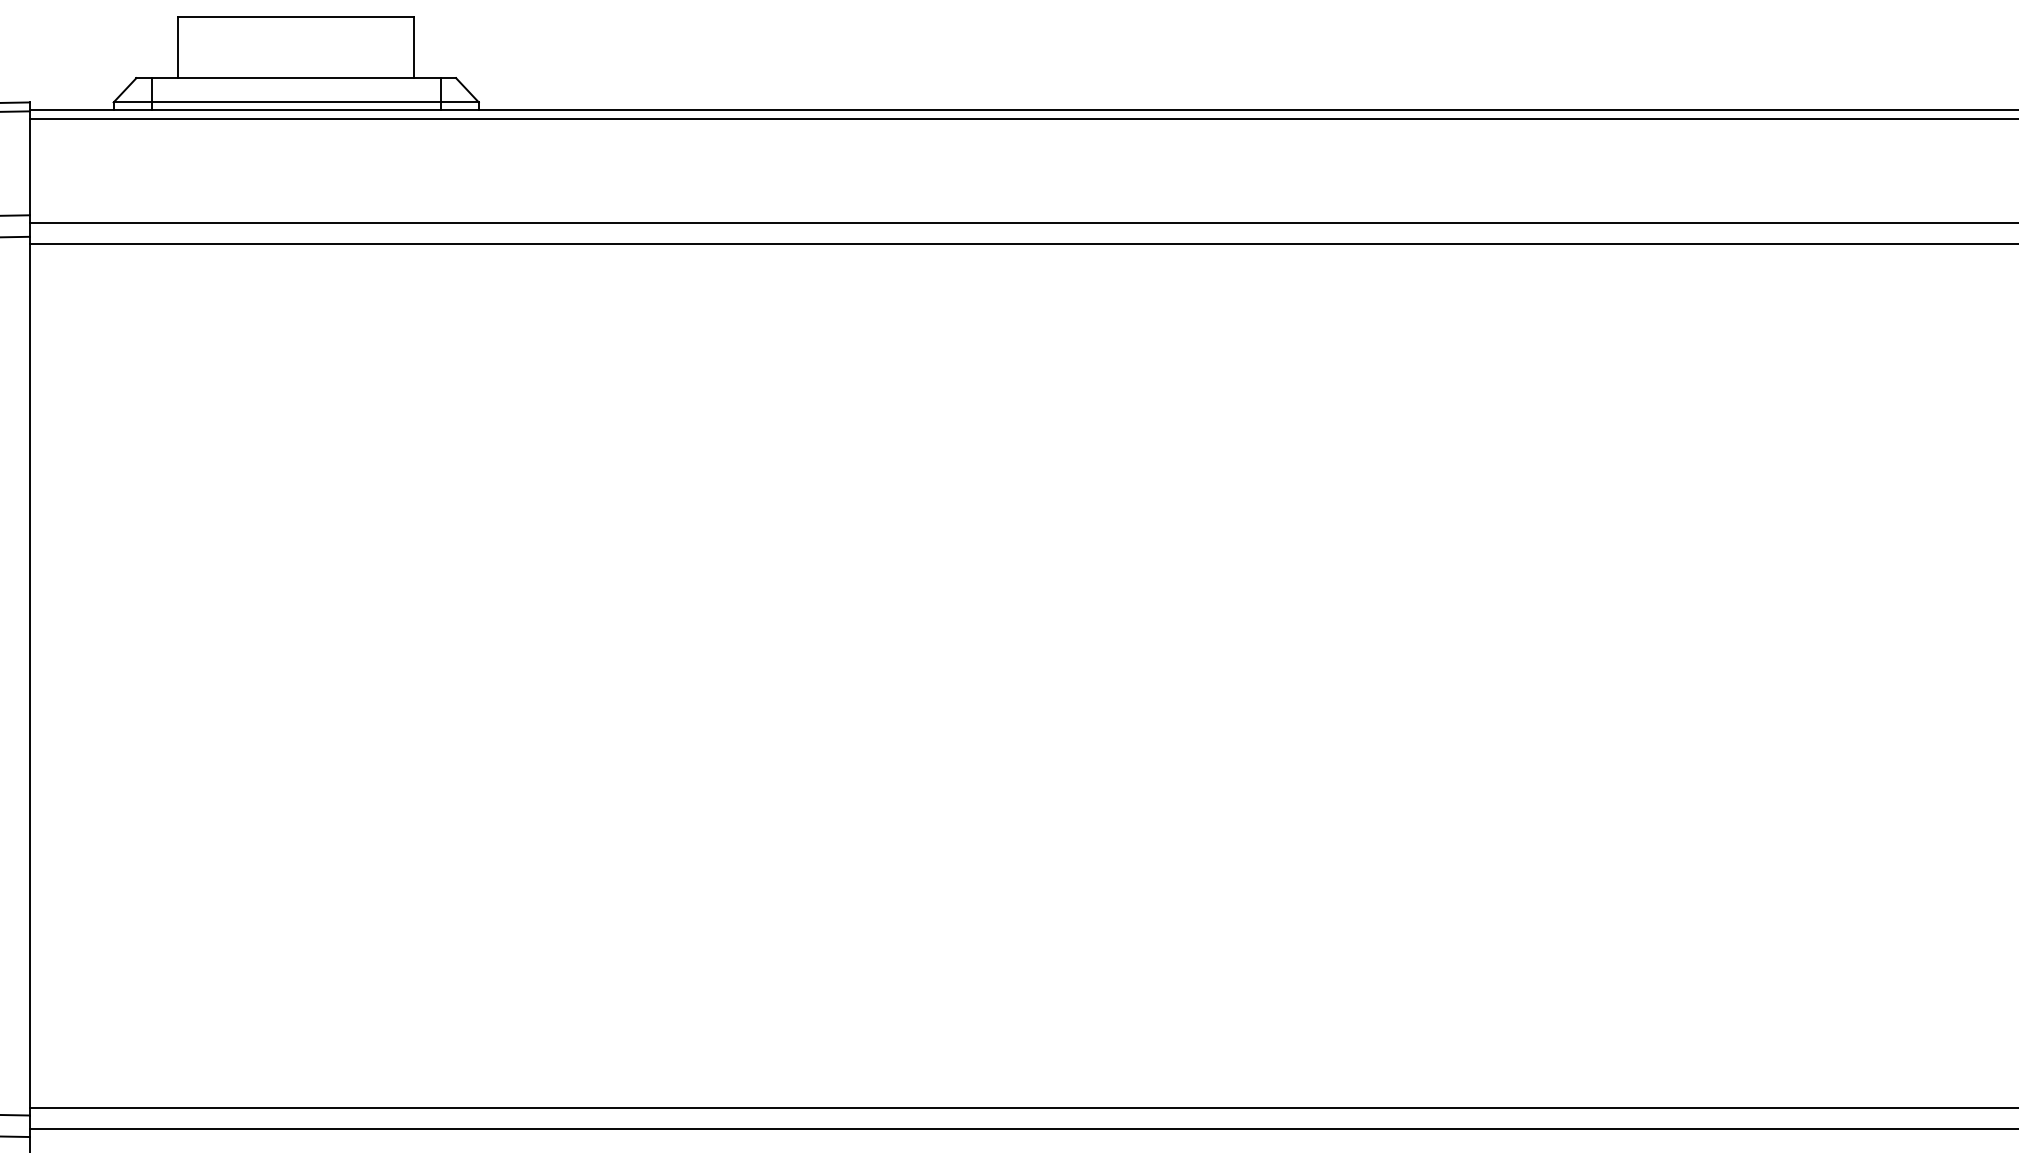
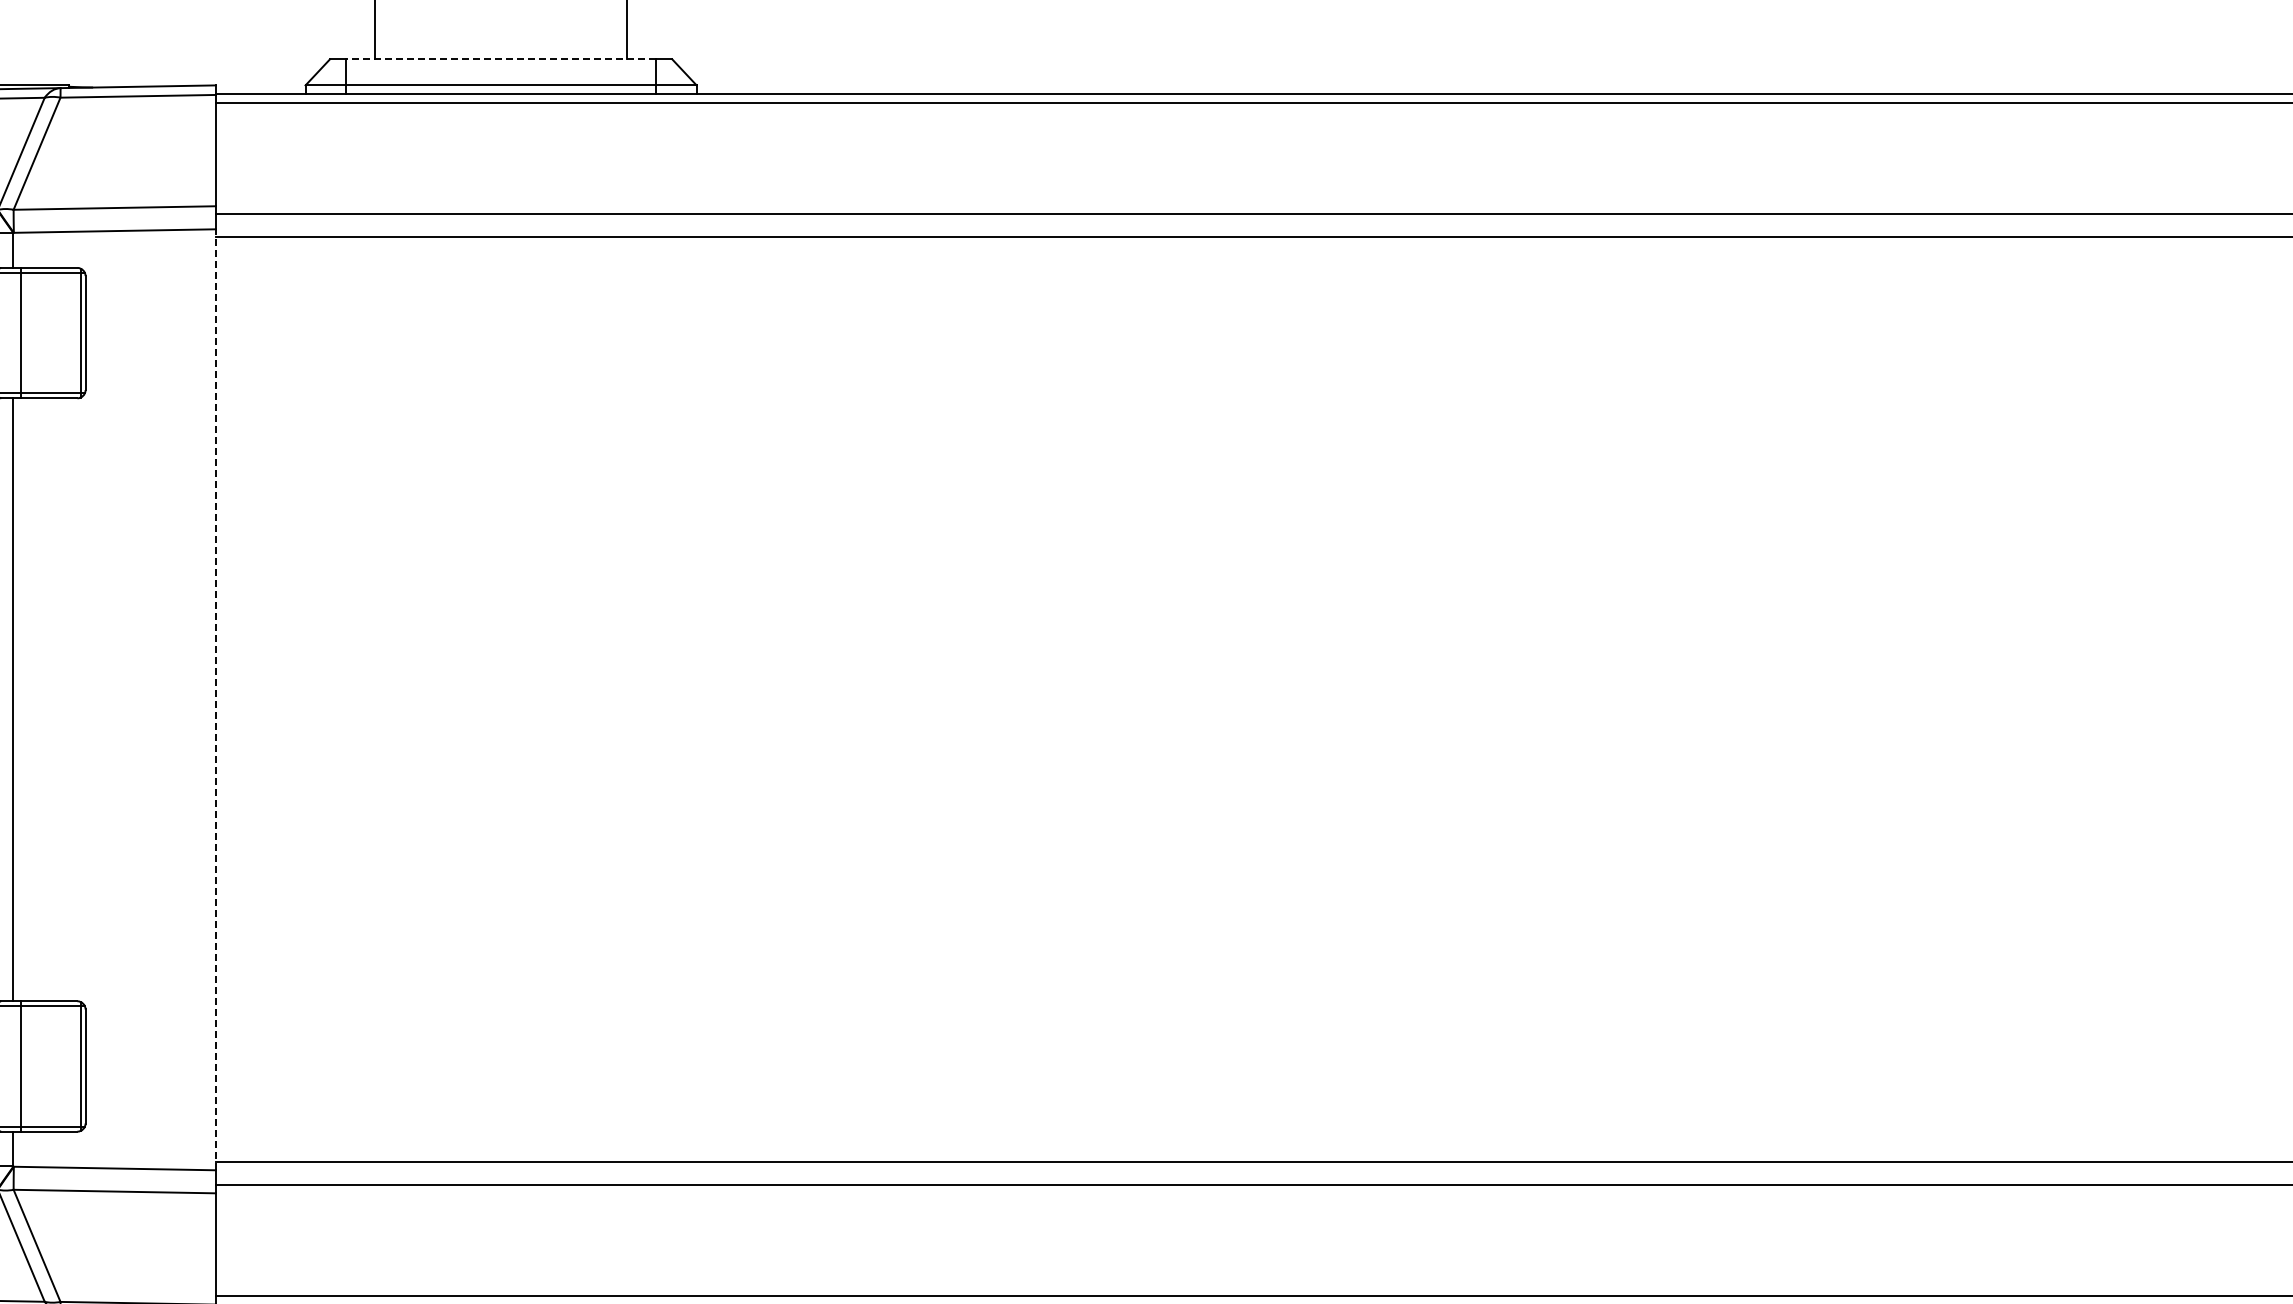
line: (296, 78) -> (501, 59), solid -> dashed
line: (29, 675) -> (215, 699), solid -> dashed

